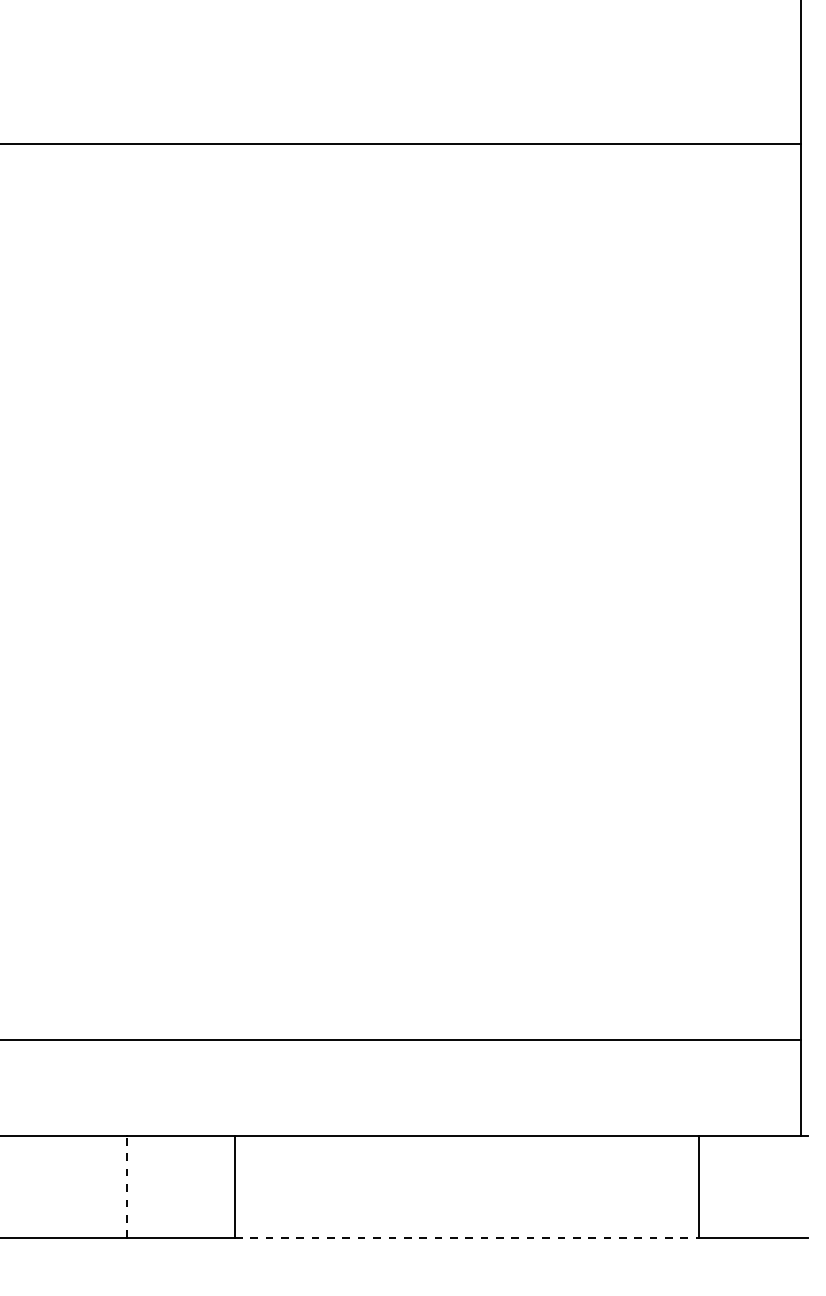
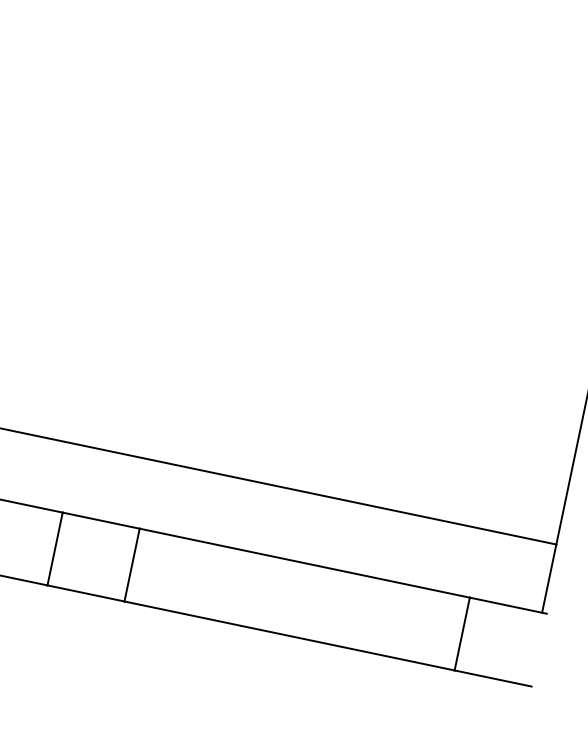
line: (126, 1186) -> (55, 548), dashed -> solid
line: (467, 1237) -> (289, 635), dashed -> solid

